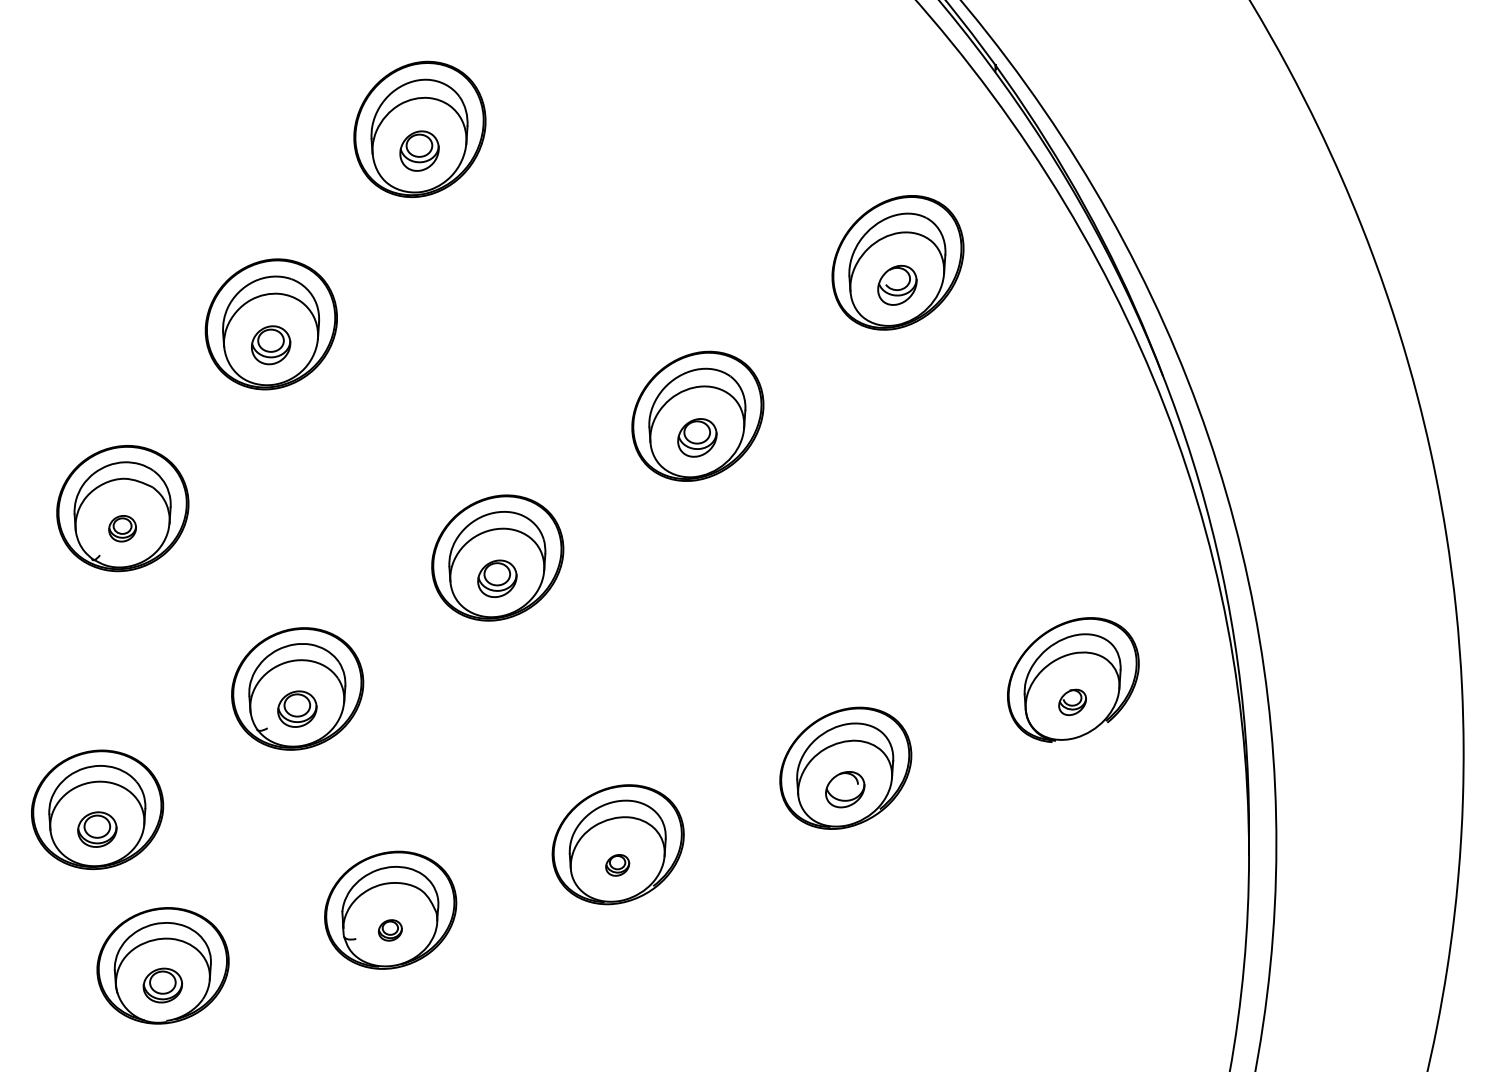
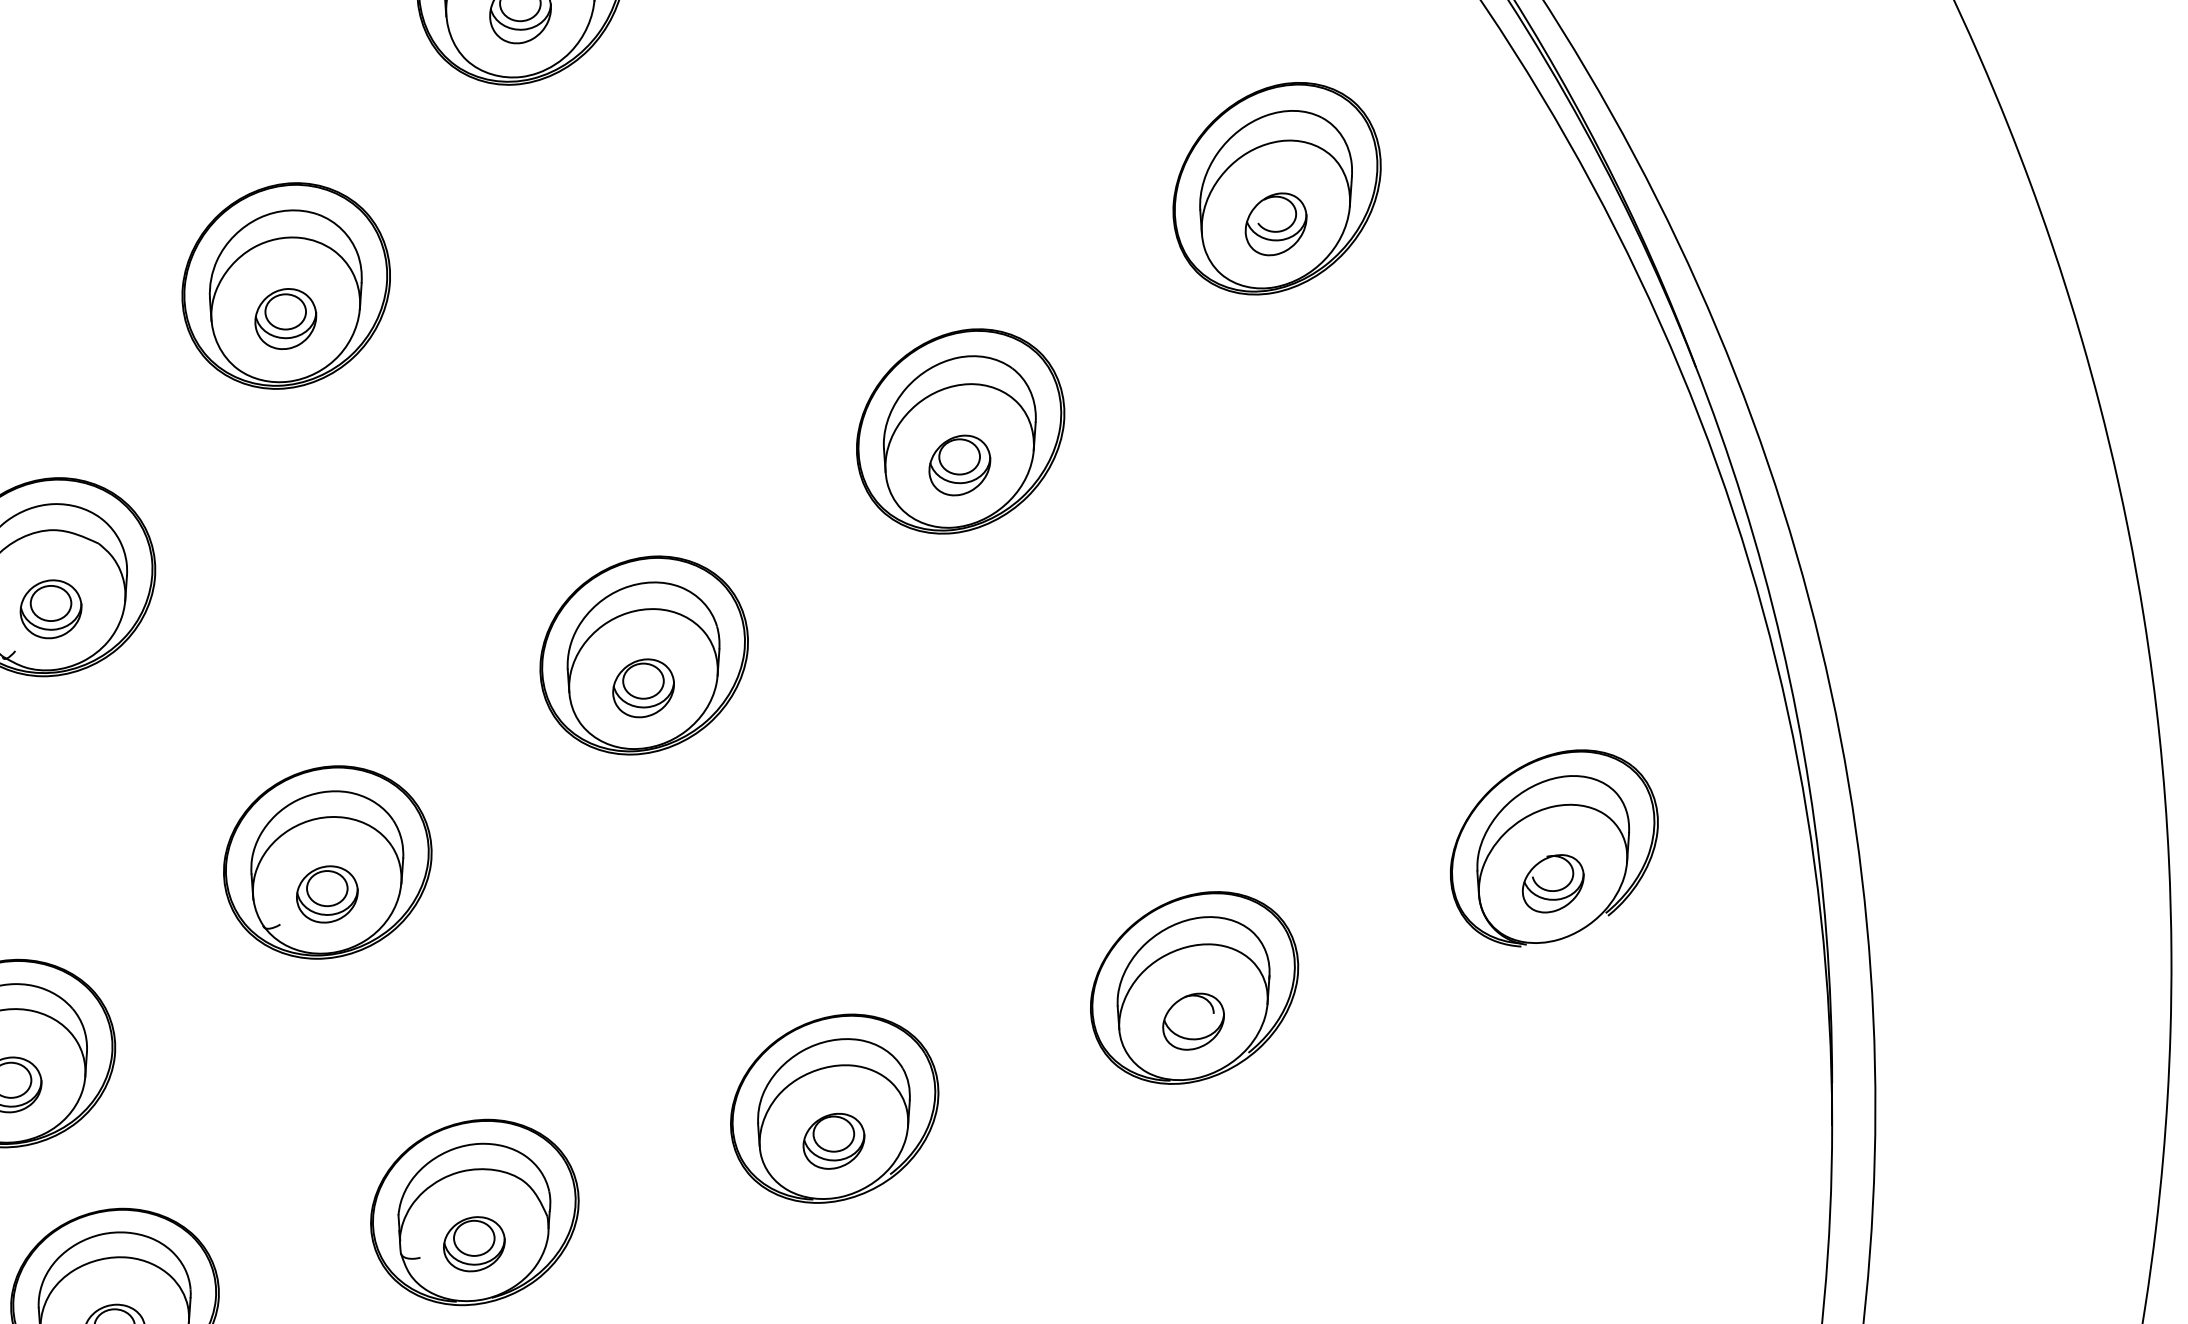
part: (122, 528) -> (50, 608), size x1.43
part: (1072, 702) -> (1552, 883), size x1.43
part: (617, 865) -> (833, 1141), size x1.67
part: (390, 930) -> (474, 1244), size x1.67

